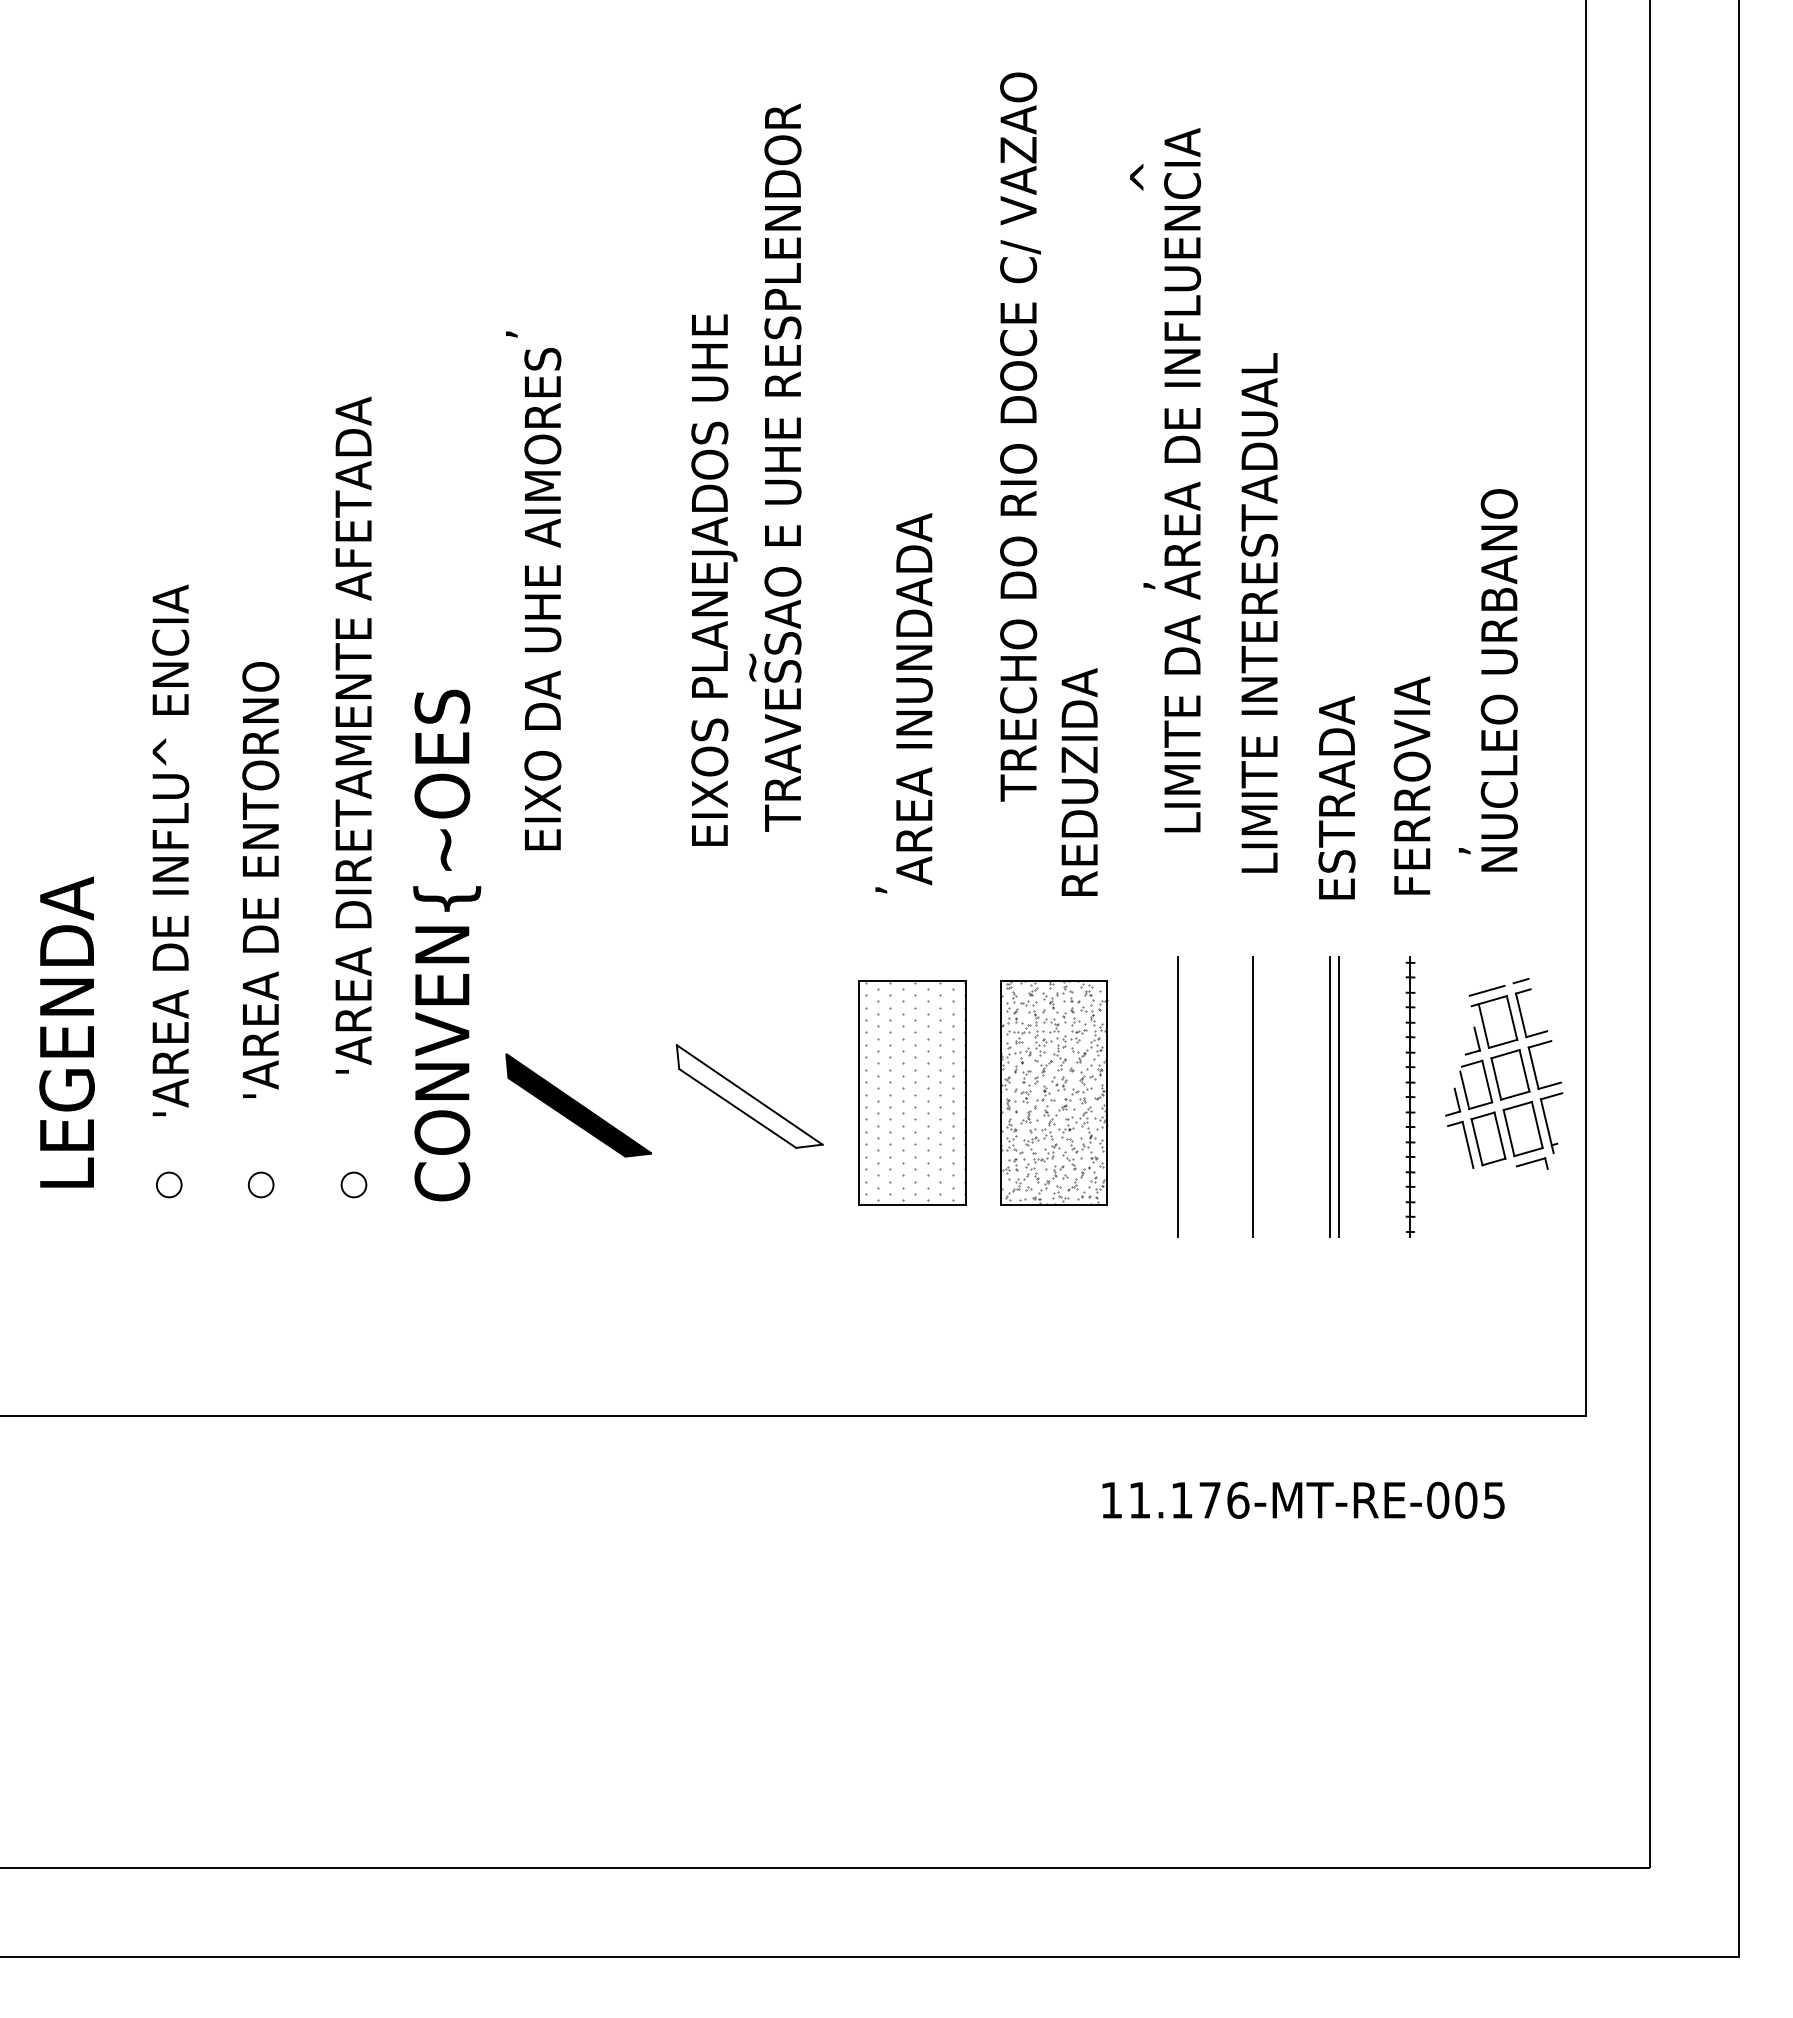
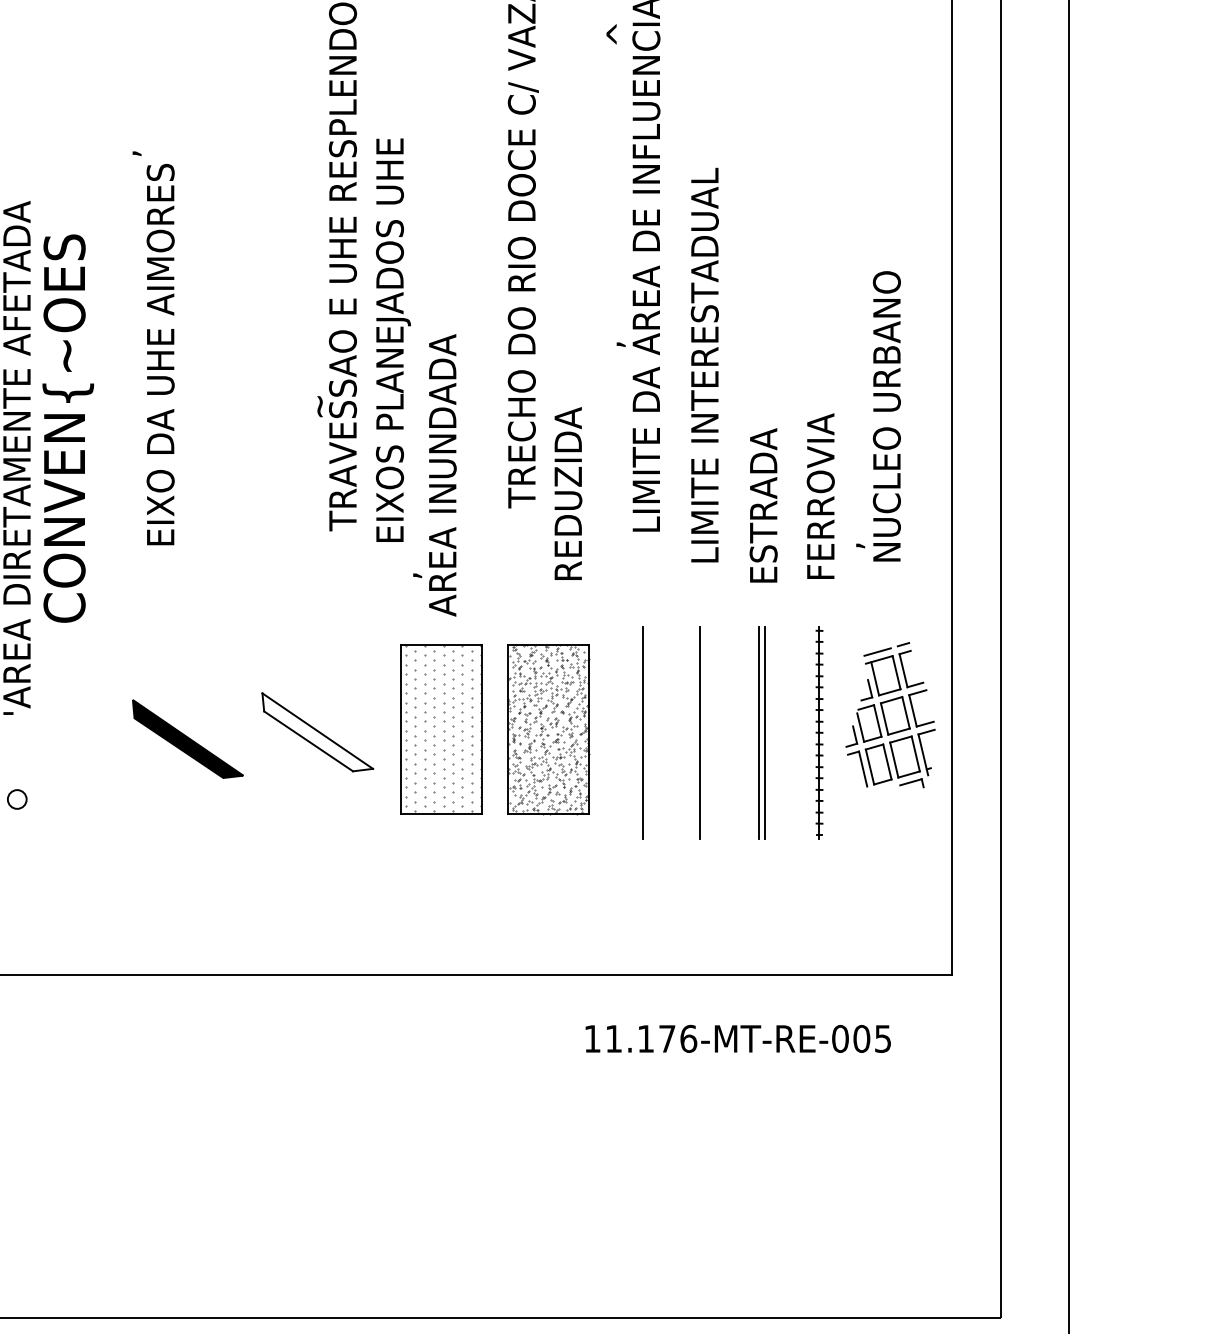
text: (714, 579) -> (393, 339), moved
text: (914, 699) -> (442, 475), moved
text: (447, 945) -> (68, 428), moved

